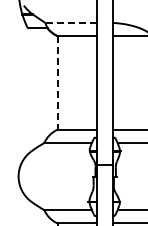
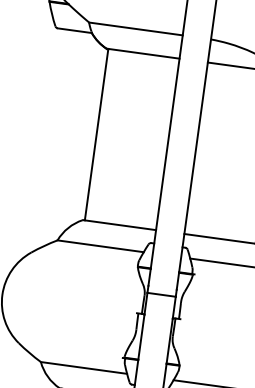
line: (71, 22) -> (136, 28), dashed -> solid
line: (57, 83) -> (96, 135), dashed -> solid

